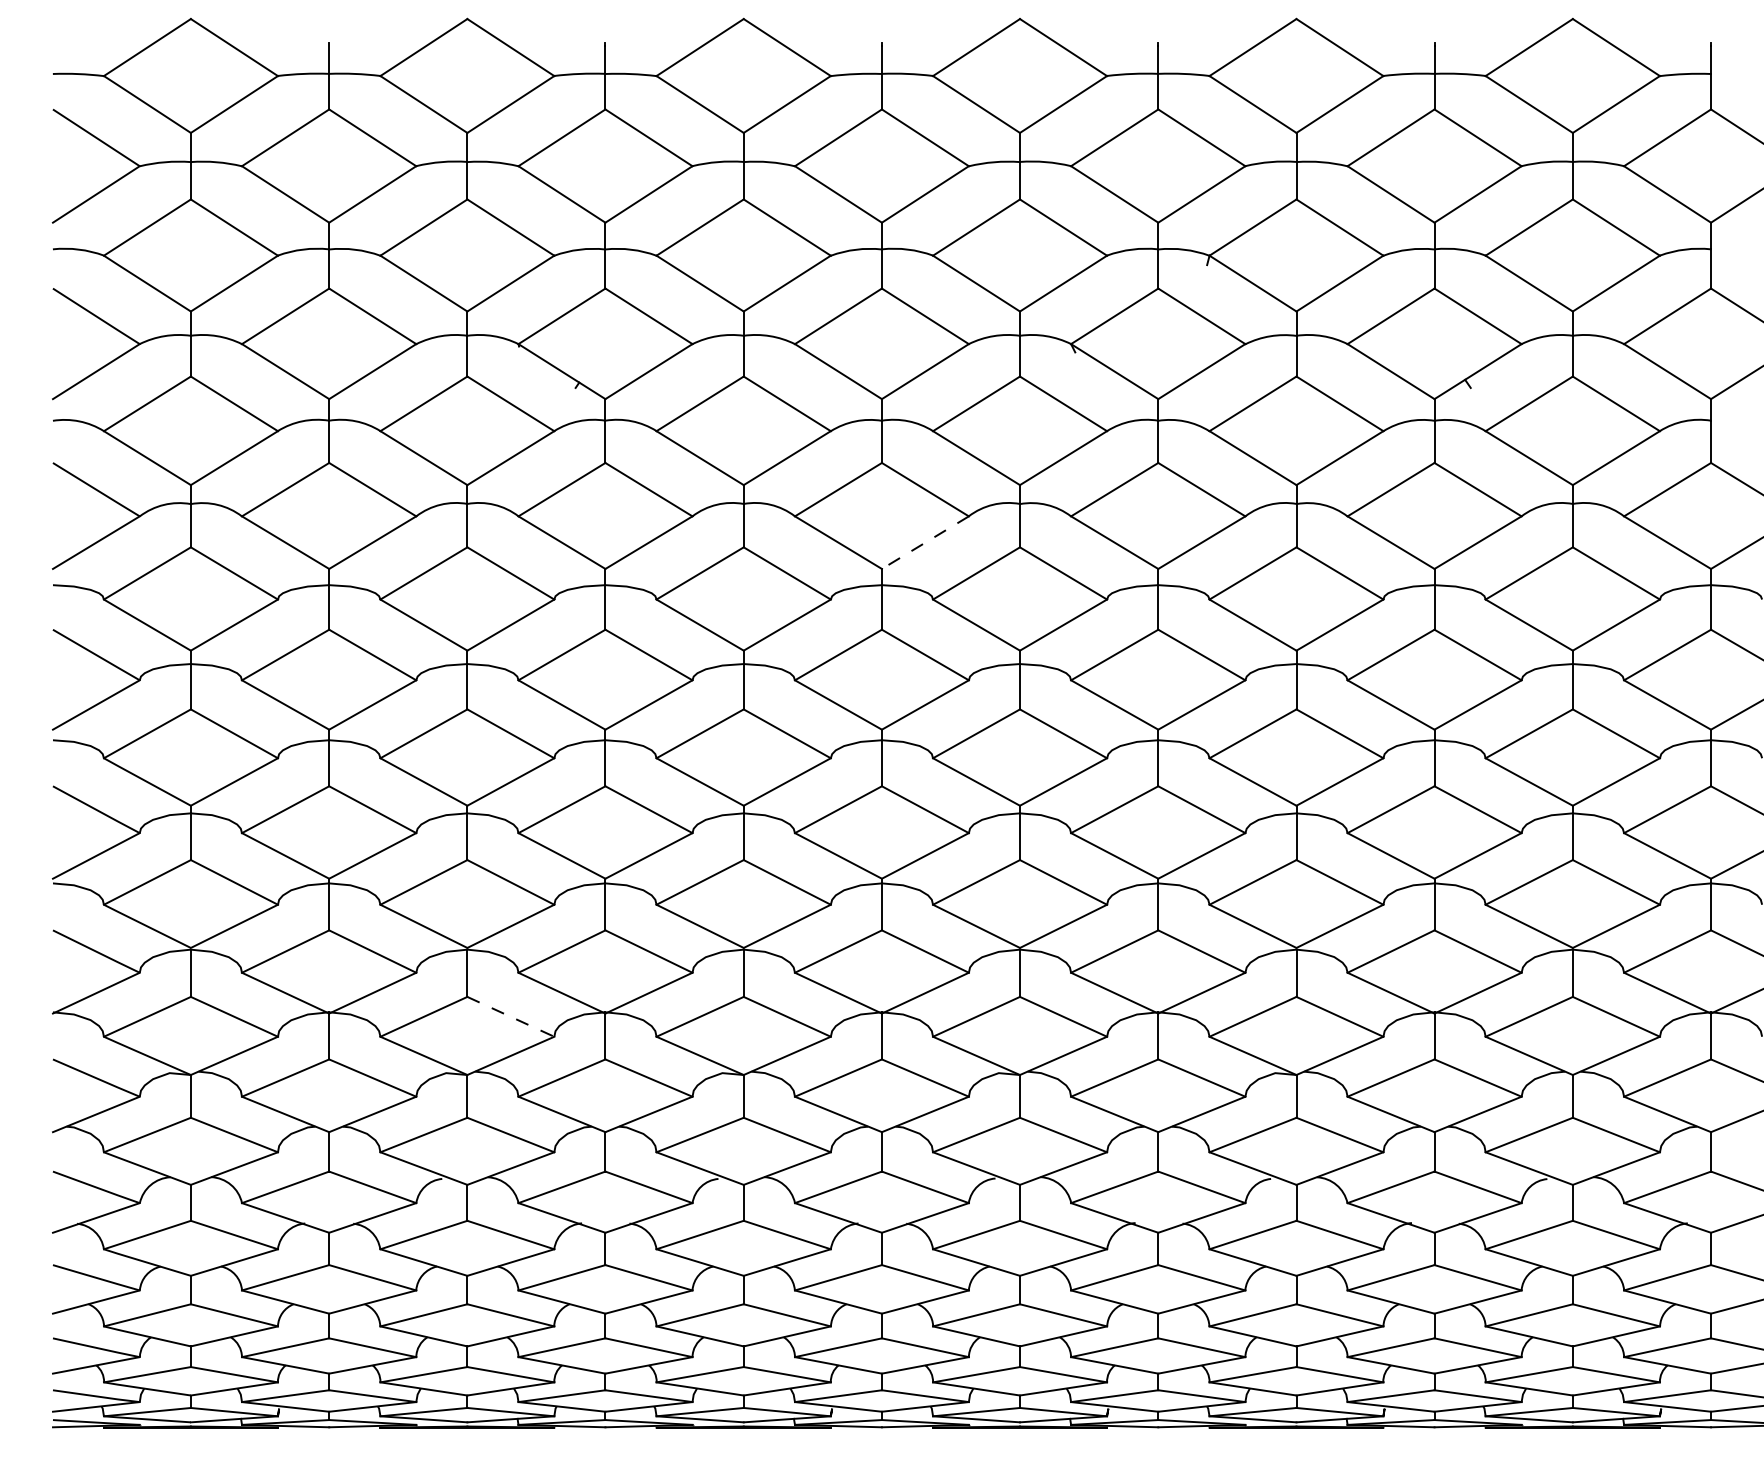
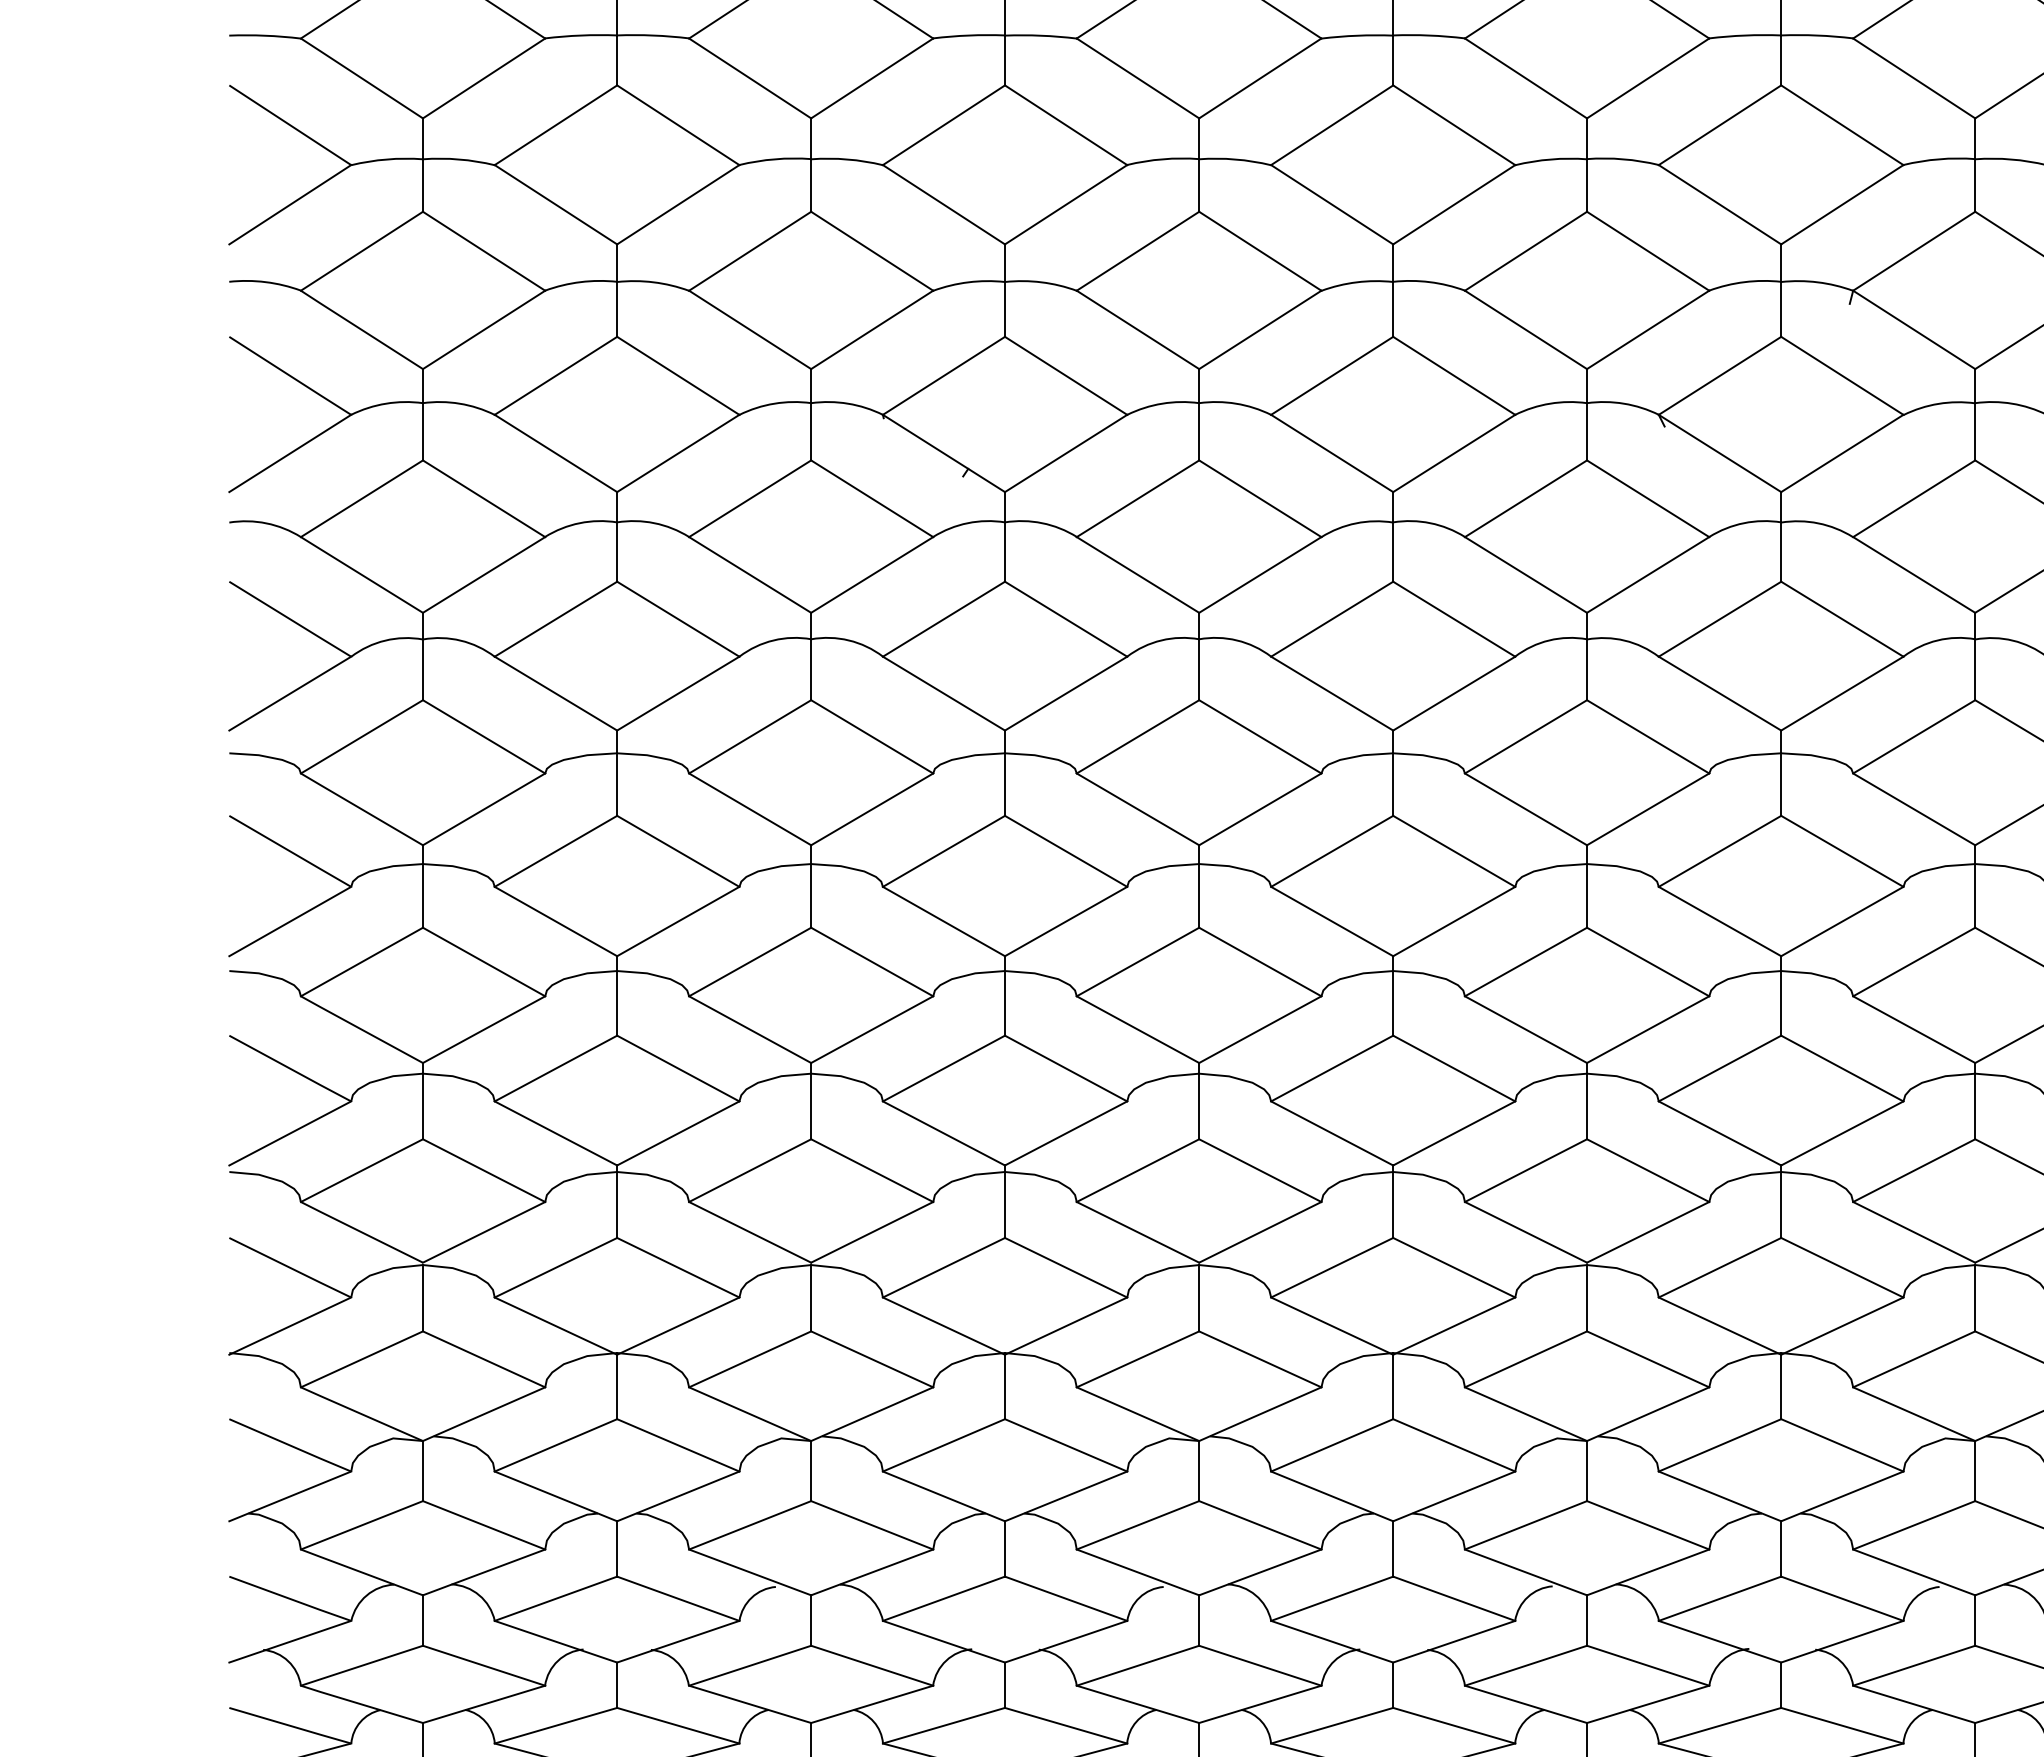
line: (925, 542) -> (1454, 693), dashed -> solid
line: (510, 1016) -> (871, 1358), dashed -> solid

